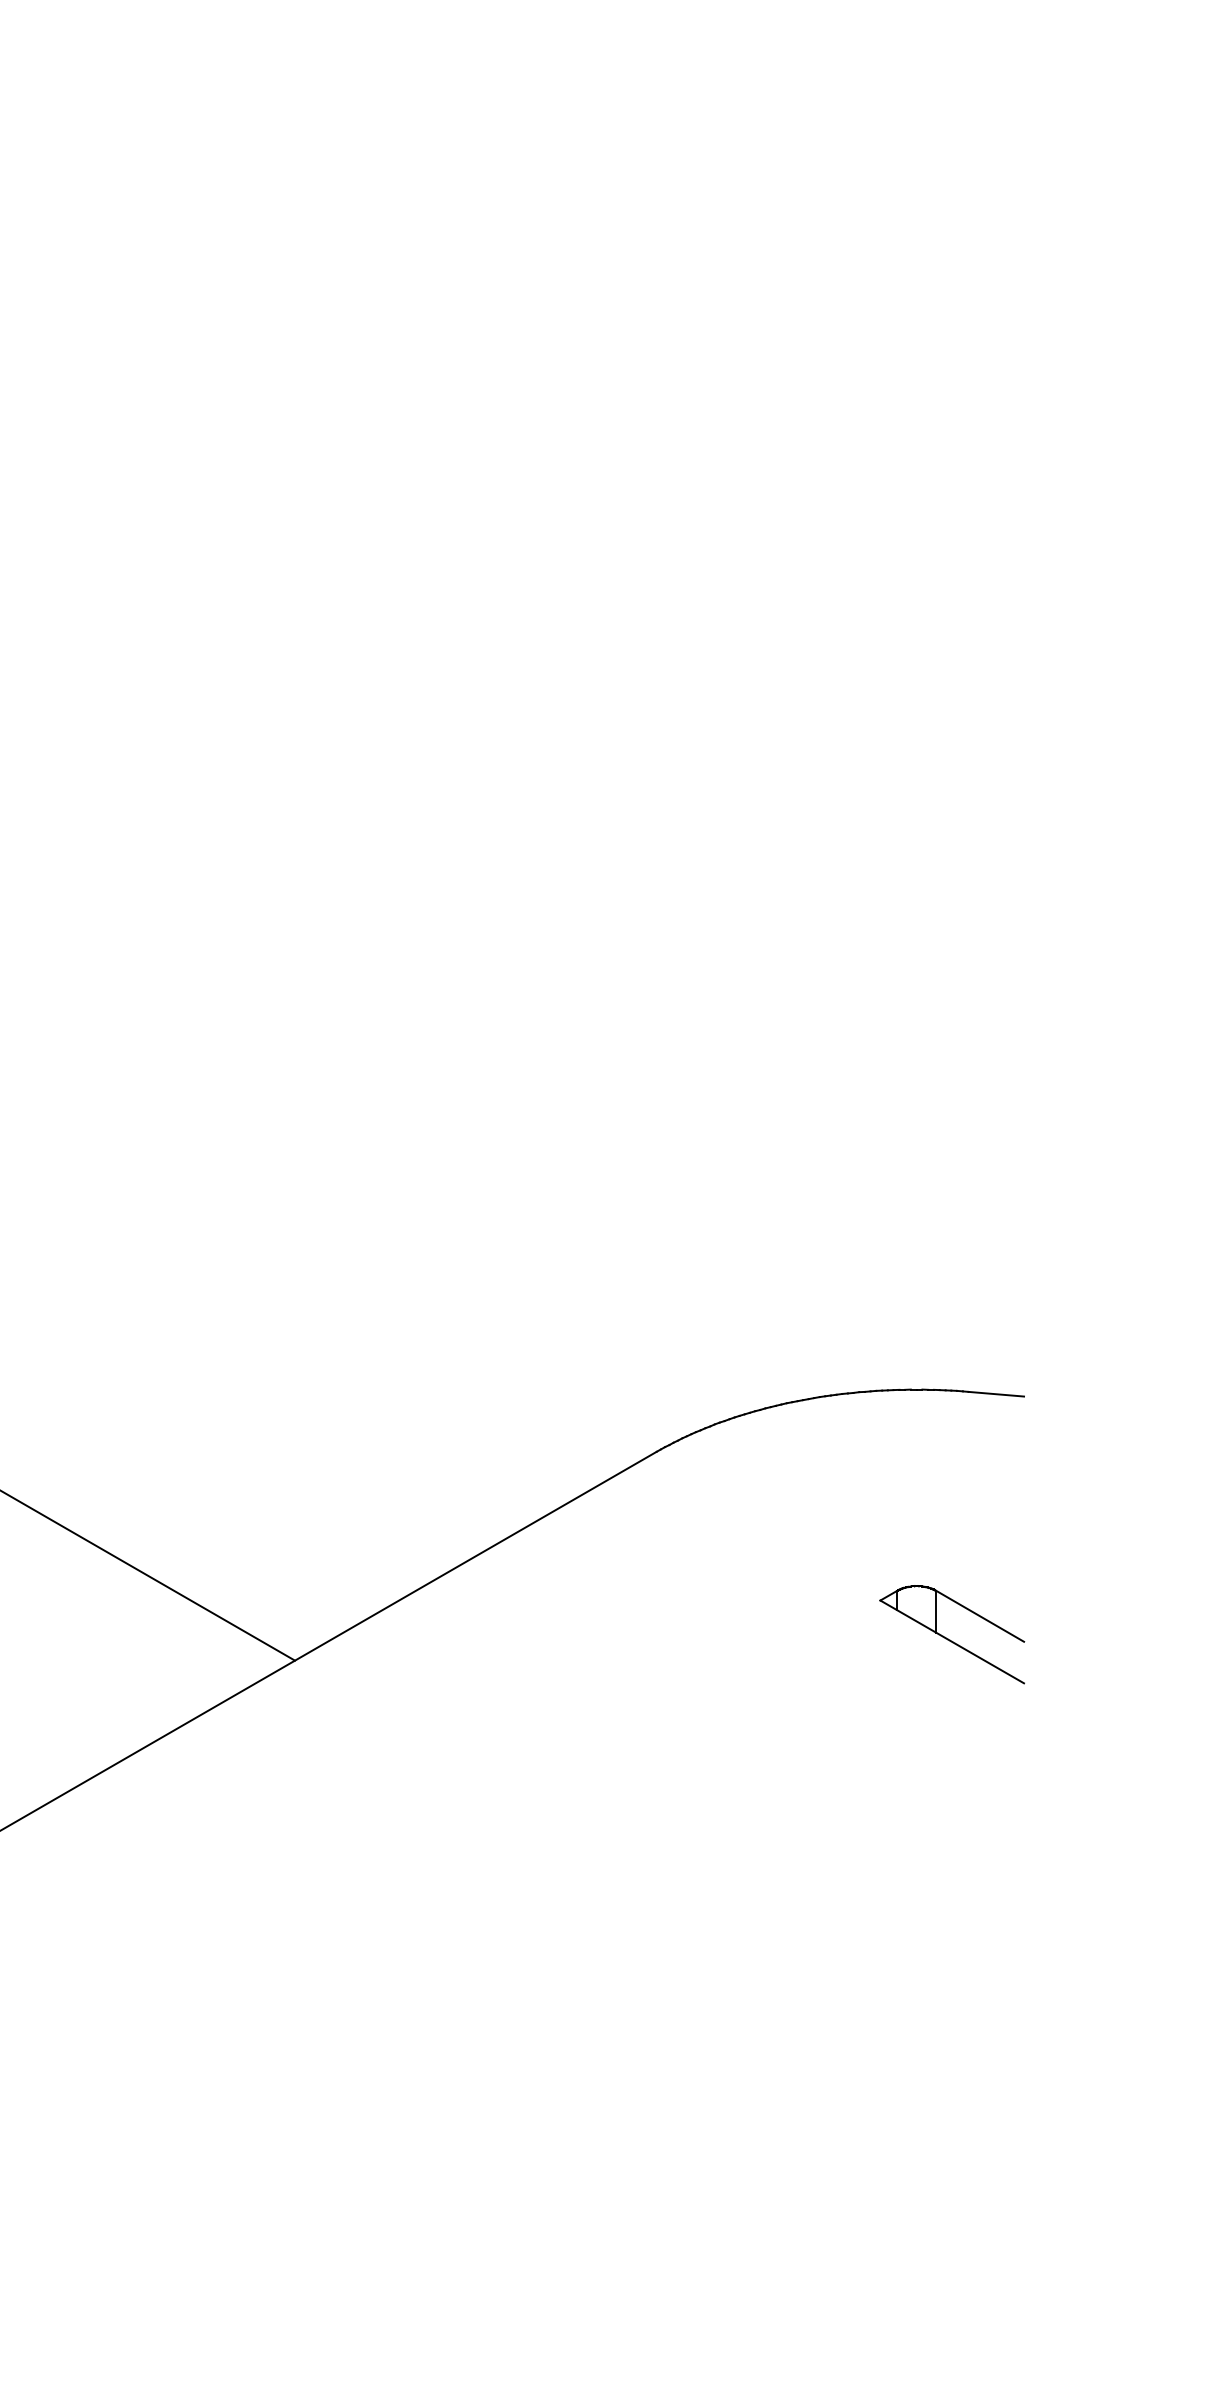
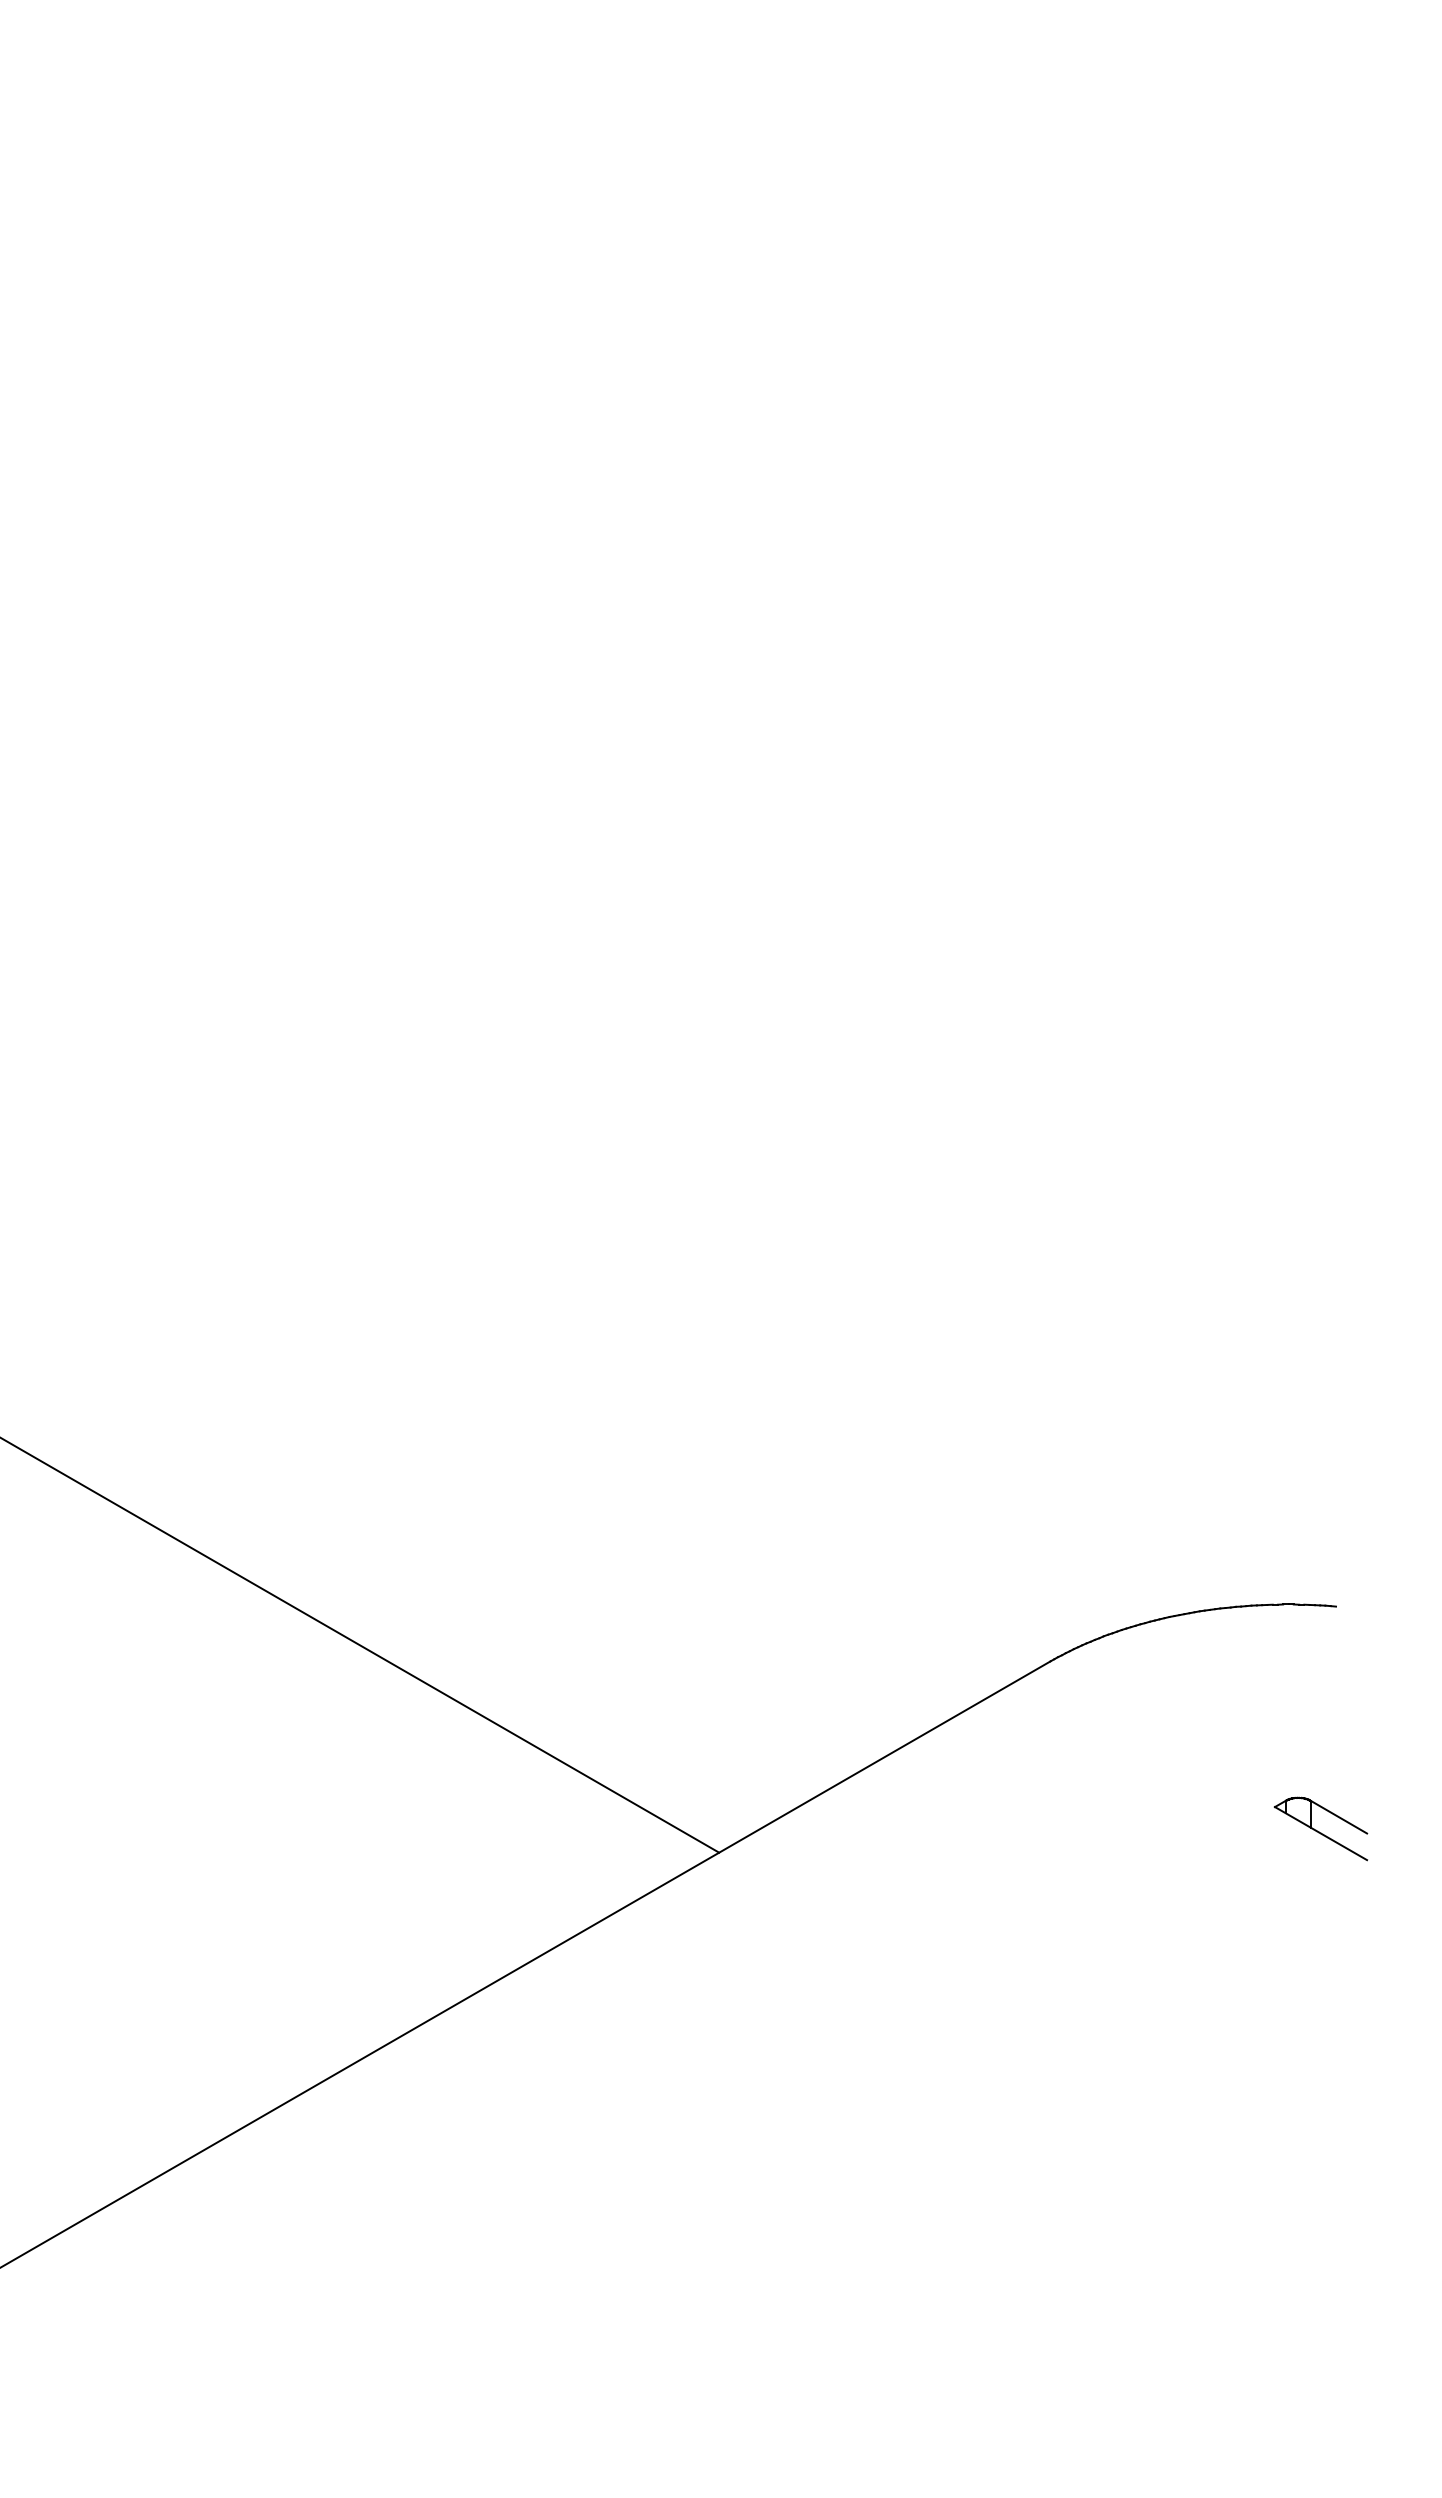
line: (996, 1393) -> (1361, 1608), removed
part: (951, 1634) -> (1320, 1828), size x0.7

